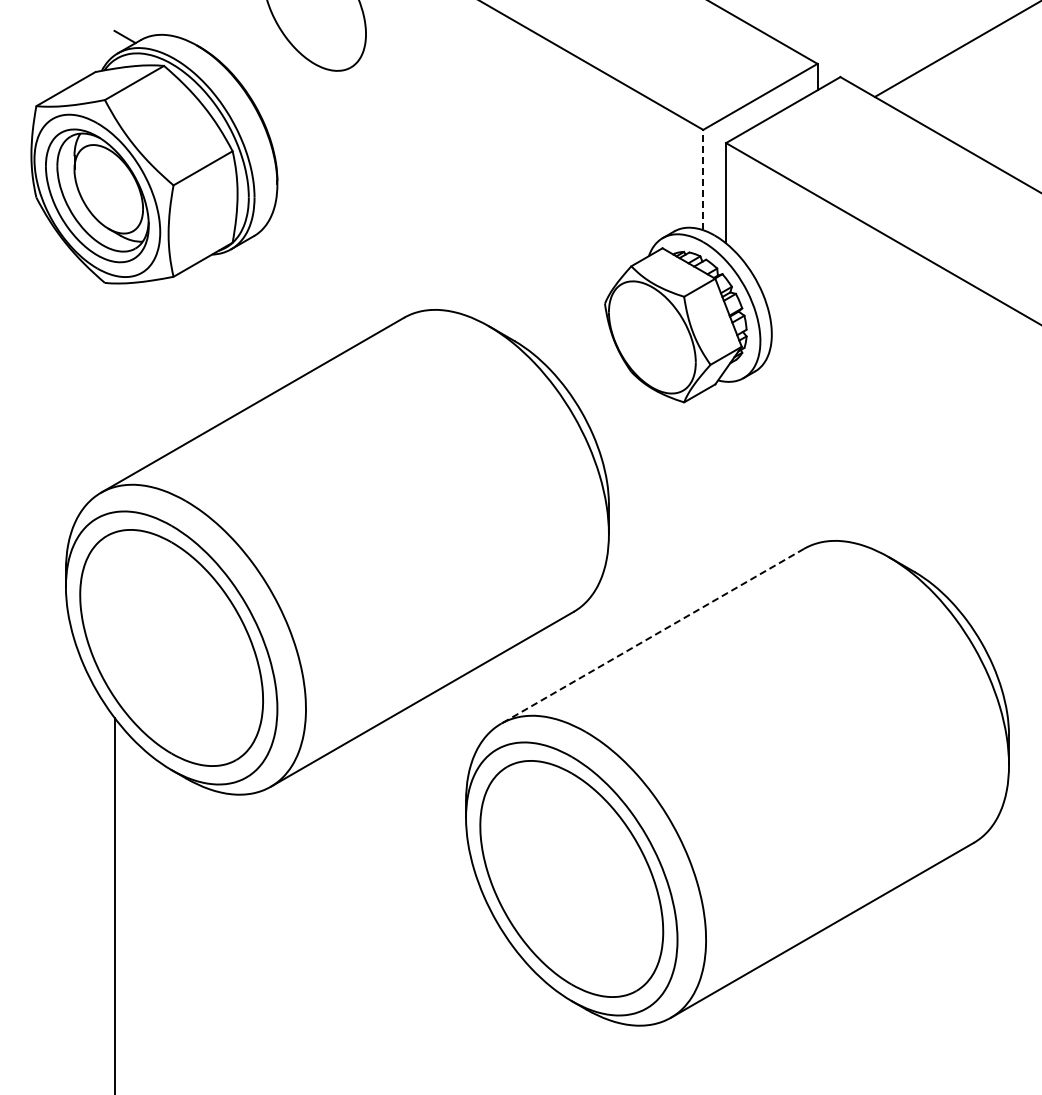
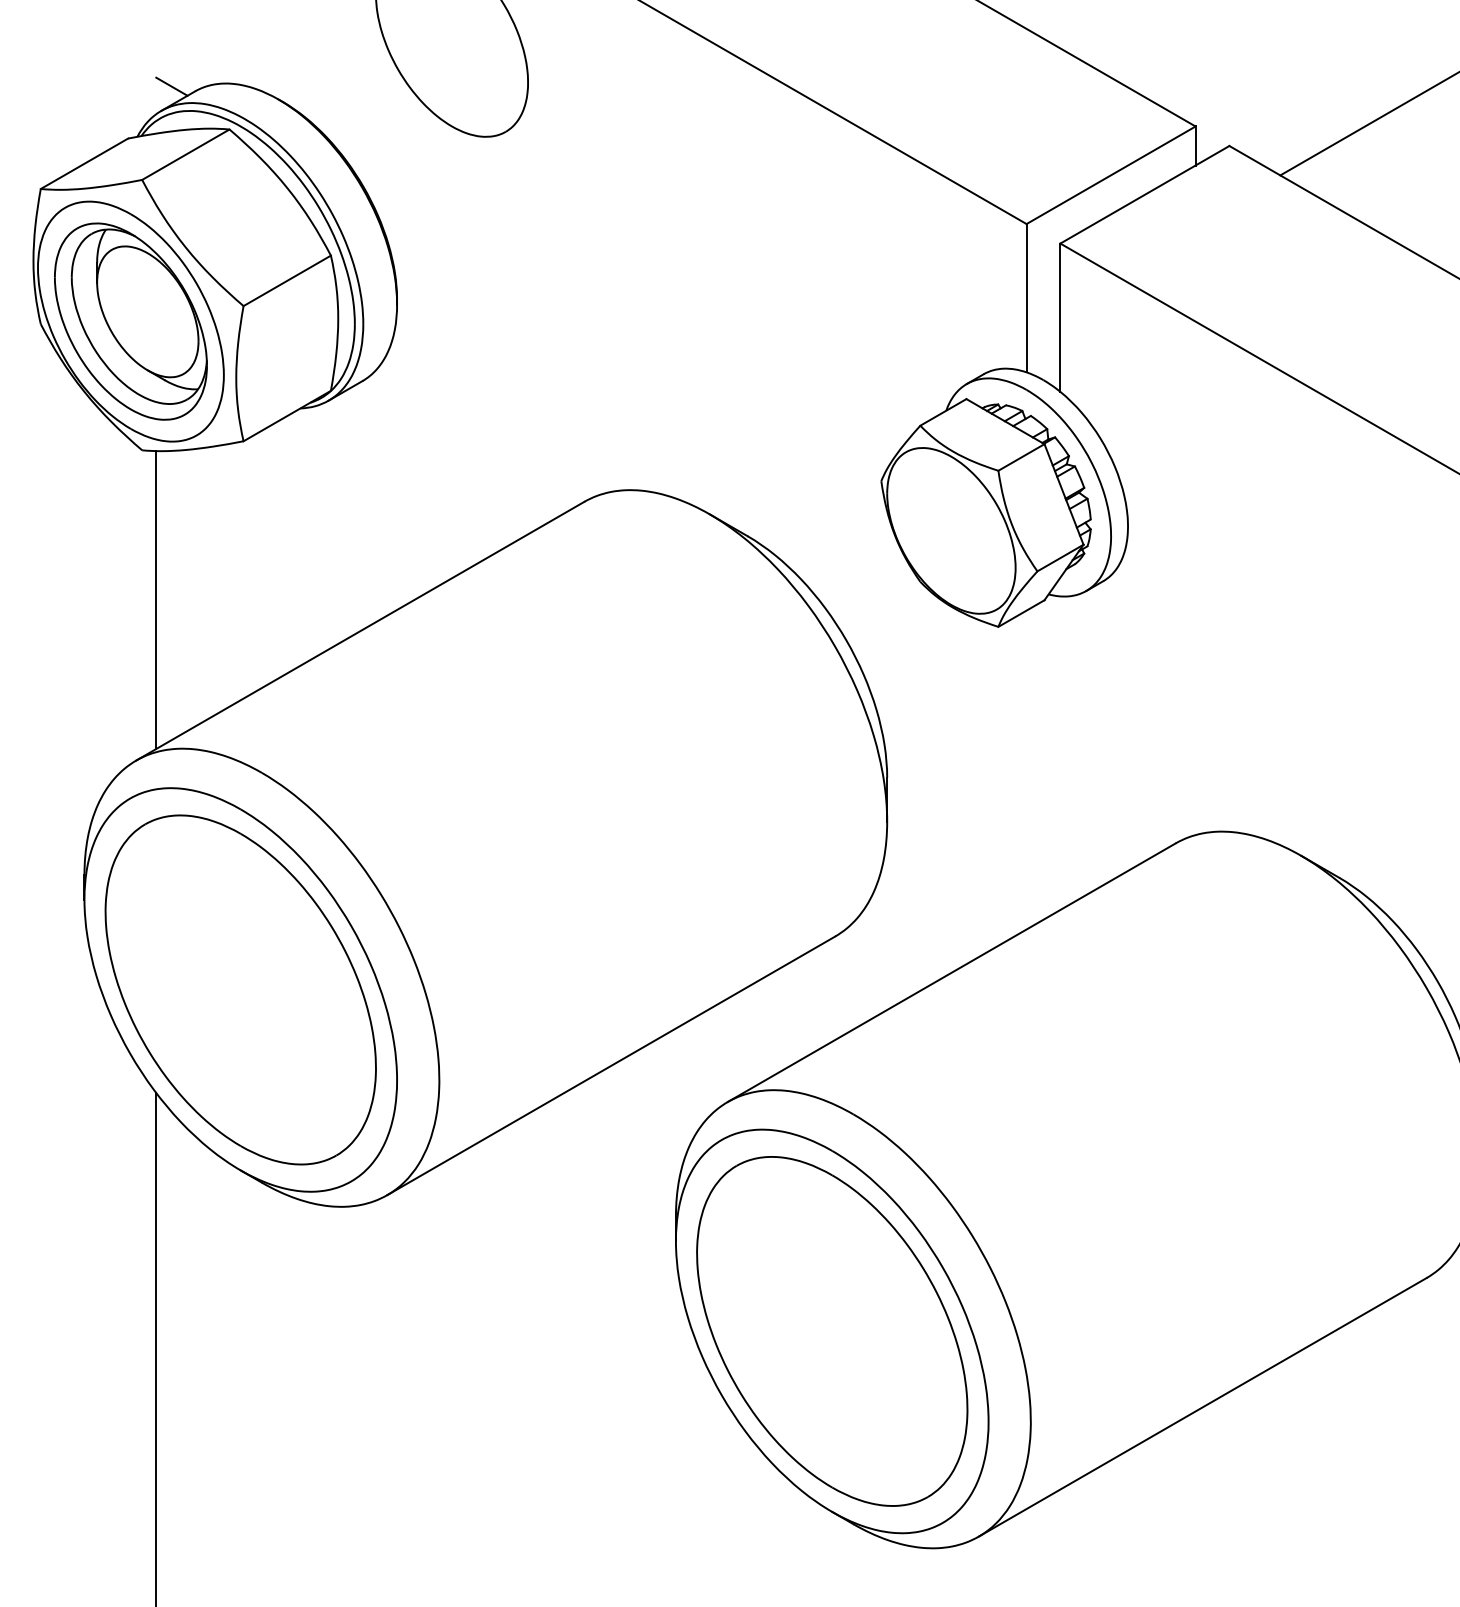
line: (703, 179) -> (1026, 297), dashed -> solid
line: (114, 383) -> (156, 598), added
line: (652, 636) -> (951, 972), dashed -> solid

